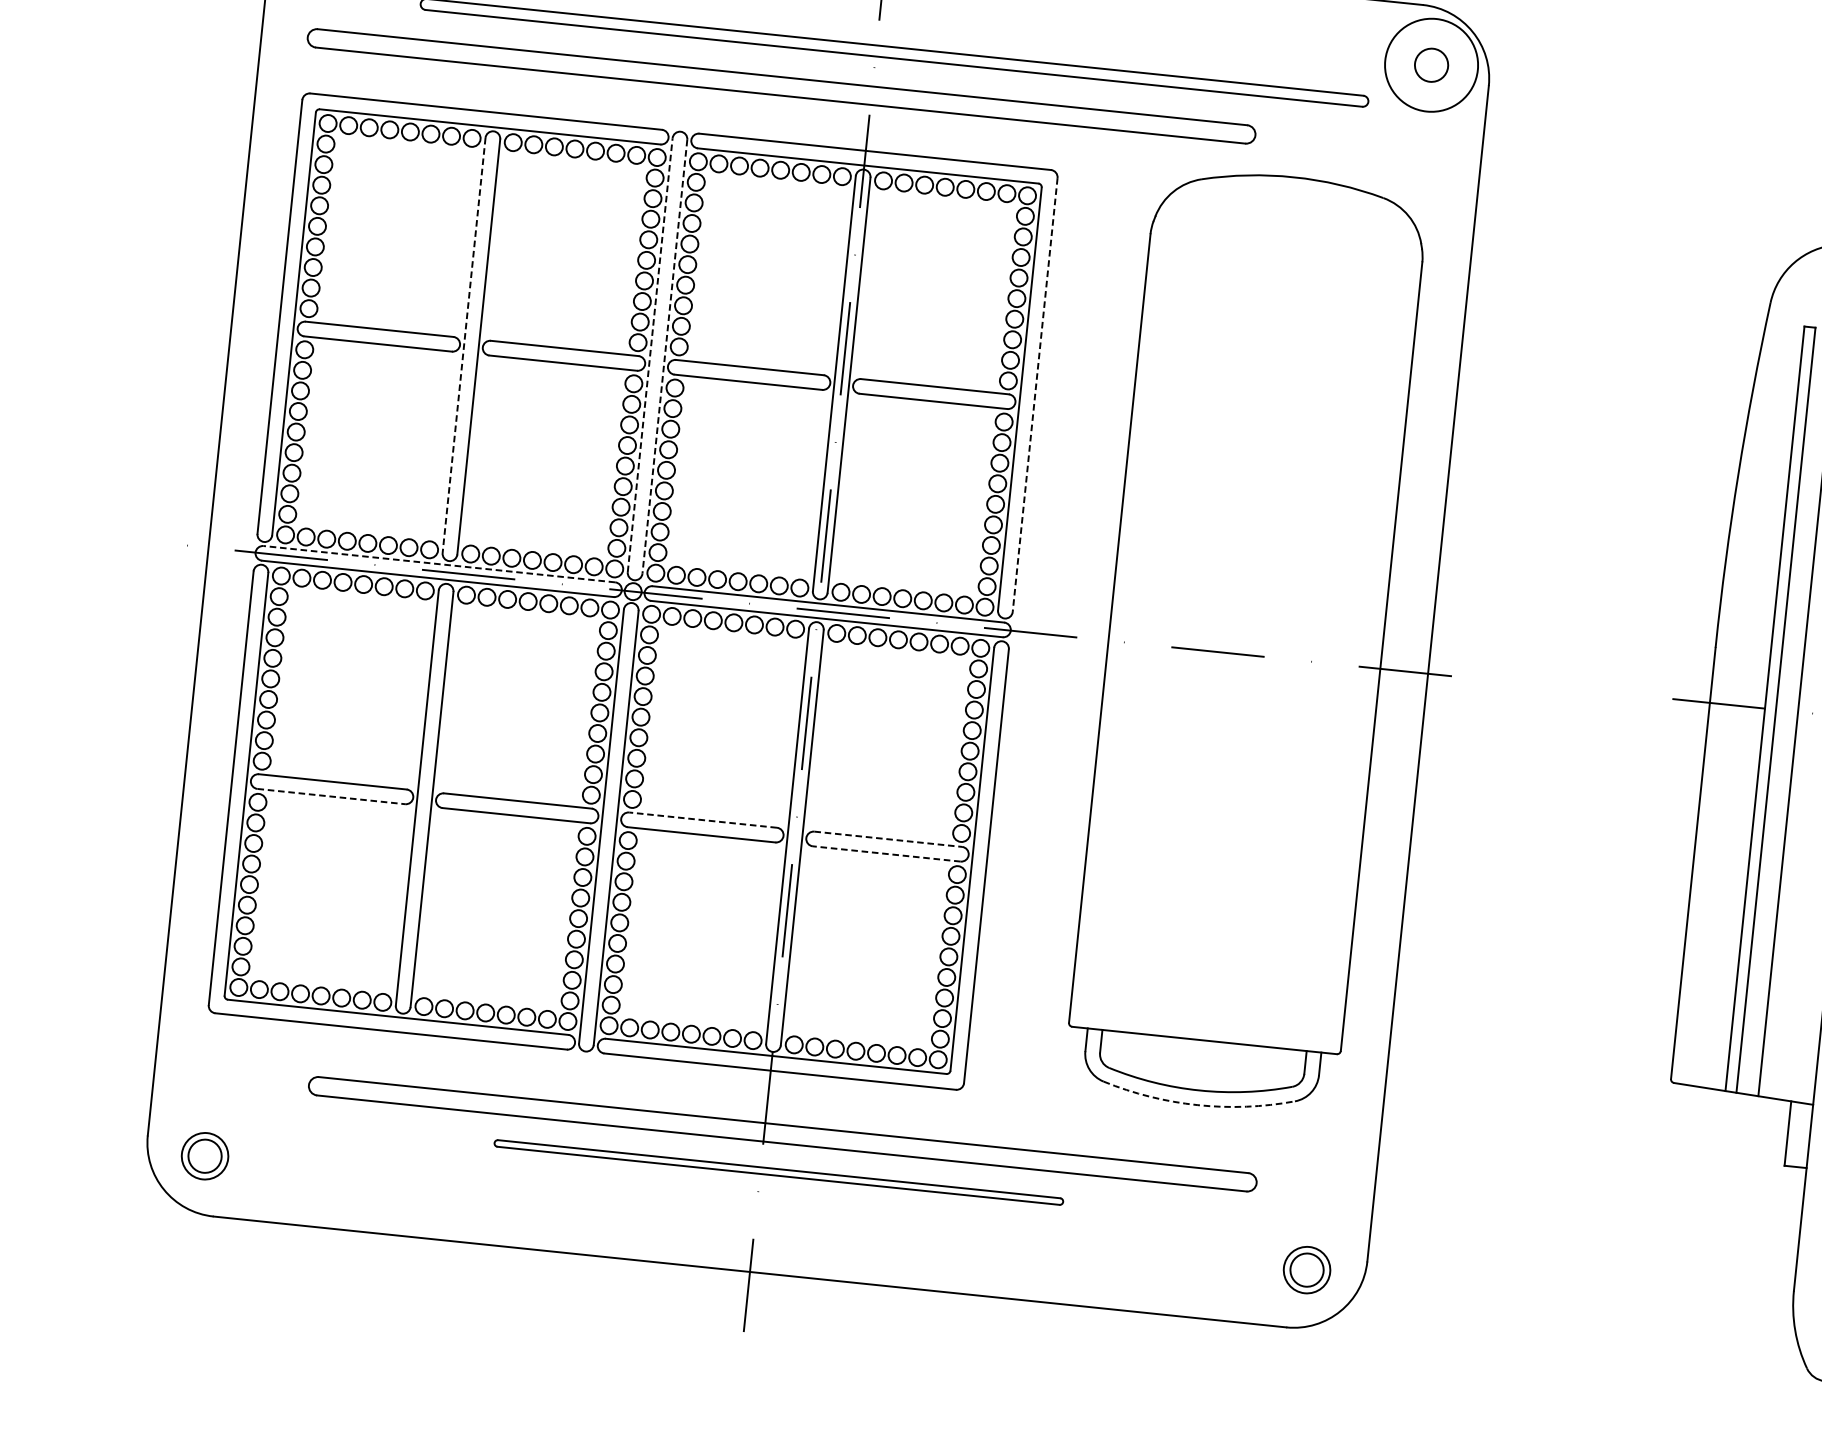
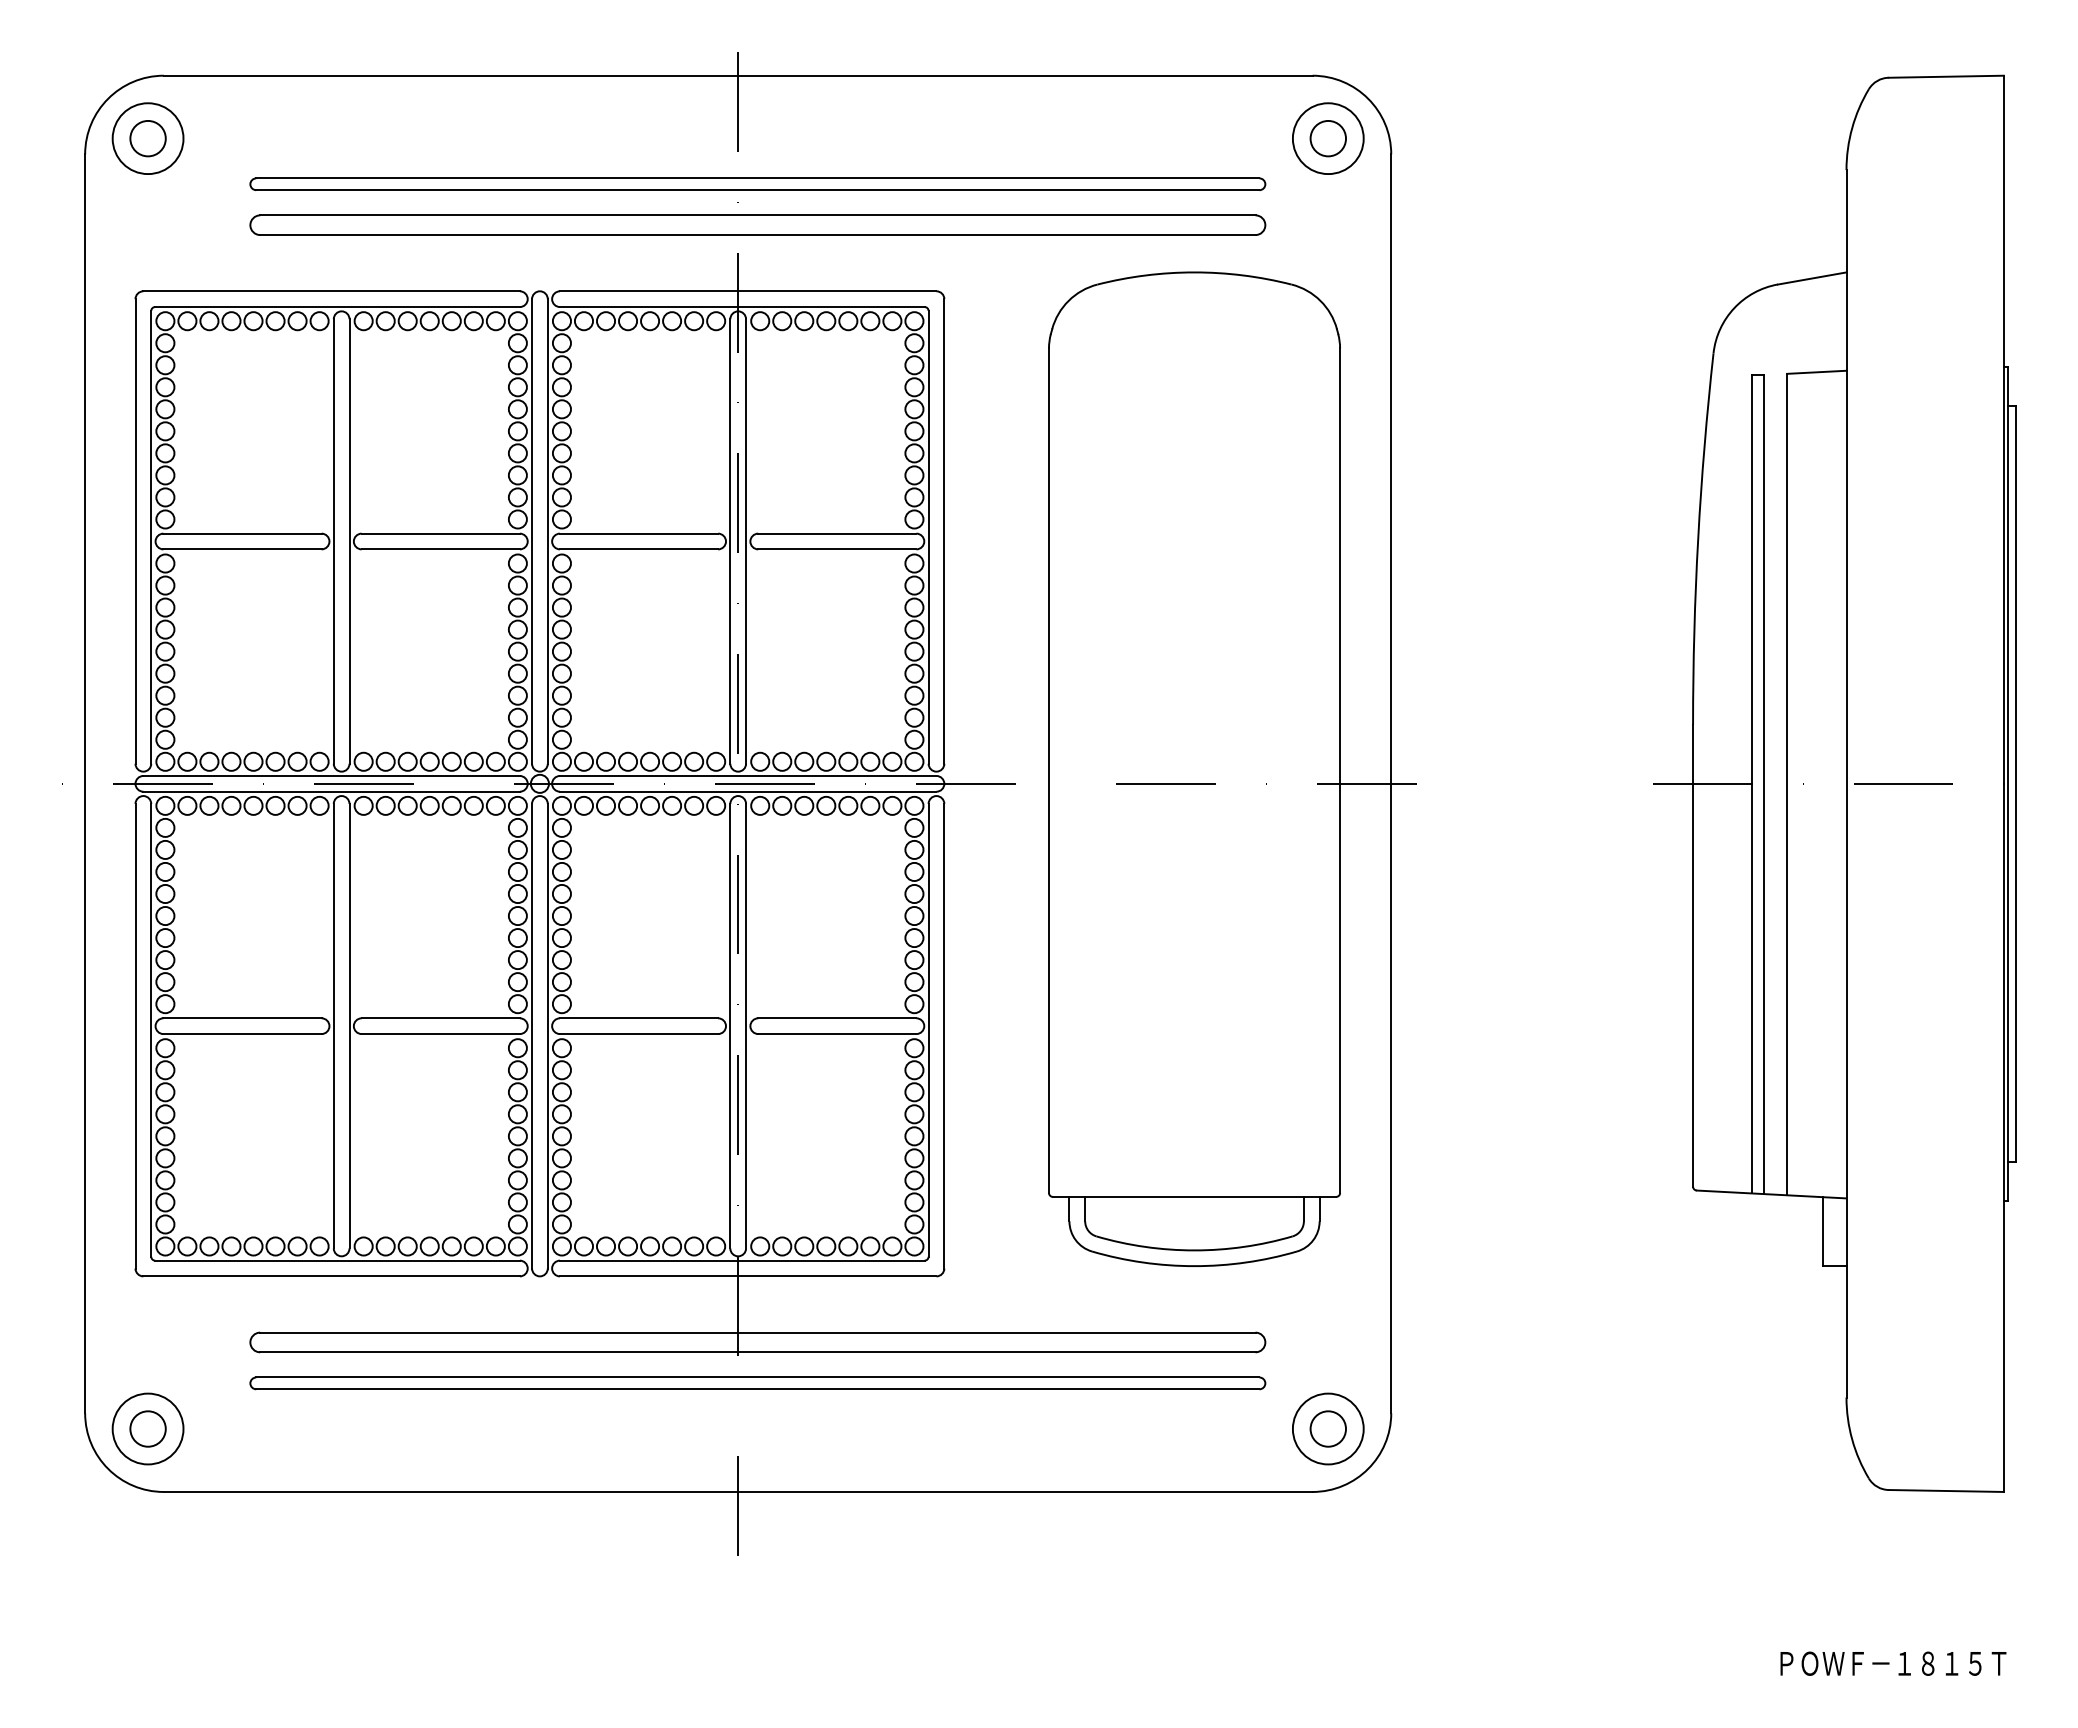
circle: (1430, 65) -> (1327, 138), size x0.71
part: (781, 85) -> (757, 224), moved
line: (463, 346) -> (333, 542), dashed -> solid
line: (650, 354) -> (532, 530), dashed -> solid
line: (664, 356) -> (547, 531), dashed -> solid
line: (1035, 395) -> (944, 531), dashed -> solid
line: (439, 563) -> (331, 775), dashed -> solid
line: (332, 797) -> (243, 1034), dashed -> solid
line: (702, 820) -> (638, 1018), dashed -> solid
line: (888, 839) -> (837, 1018), dashed -> solid
line: (885, 854) -> (836, 1034), dashed -> solid
arc: (1197, 1105) -> (1194, 1266), dashed -> solid
circle: (204, 1155) -> (147, 1428), size x1.43
part: (778, 1172) -> (757, 1383), size x1.67
circle: (1306, 1269) -> (1327, 1428), size x1.43

